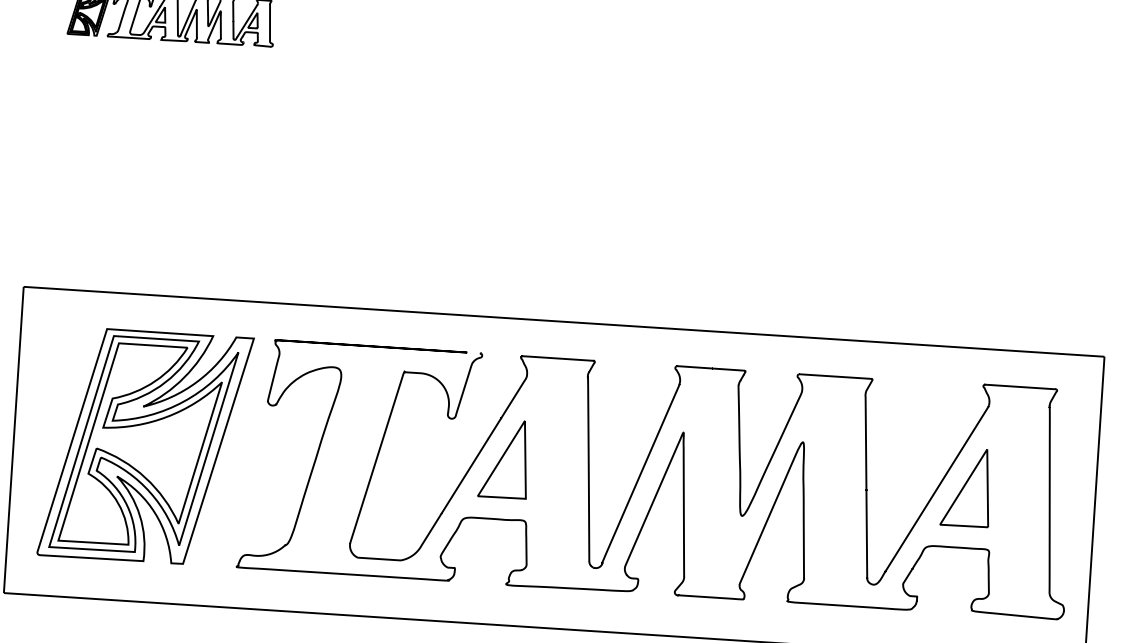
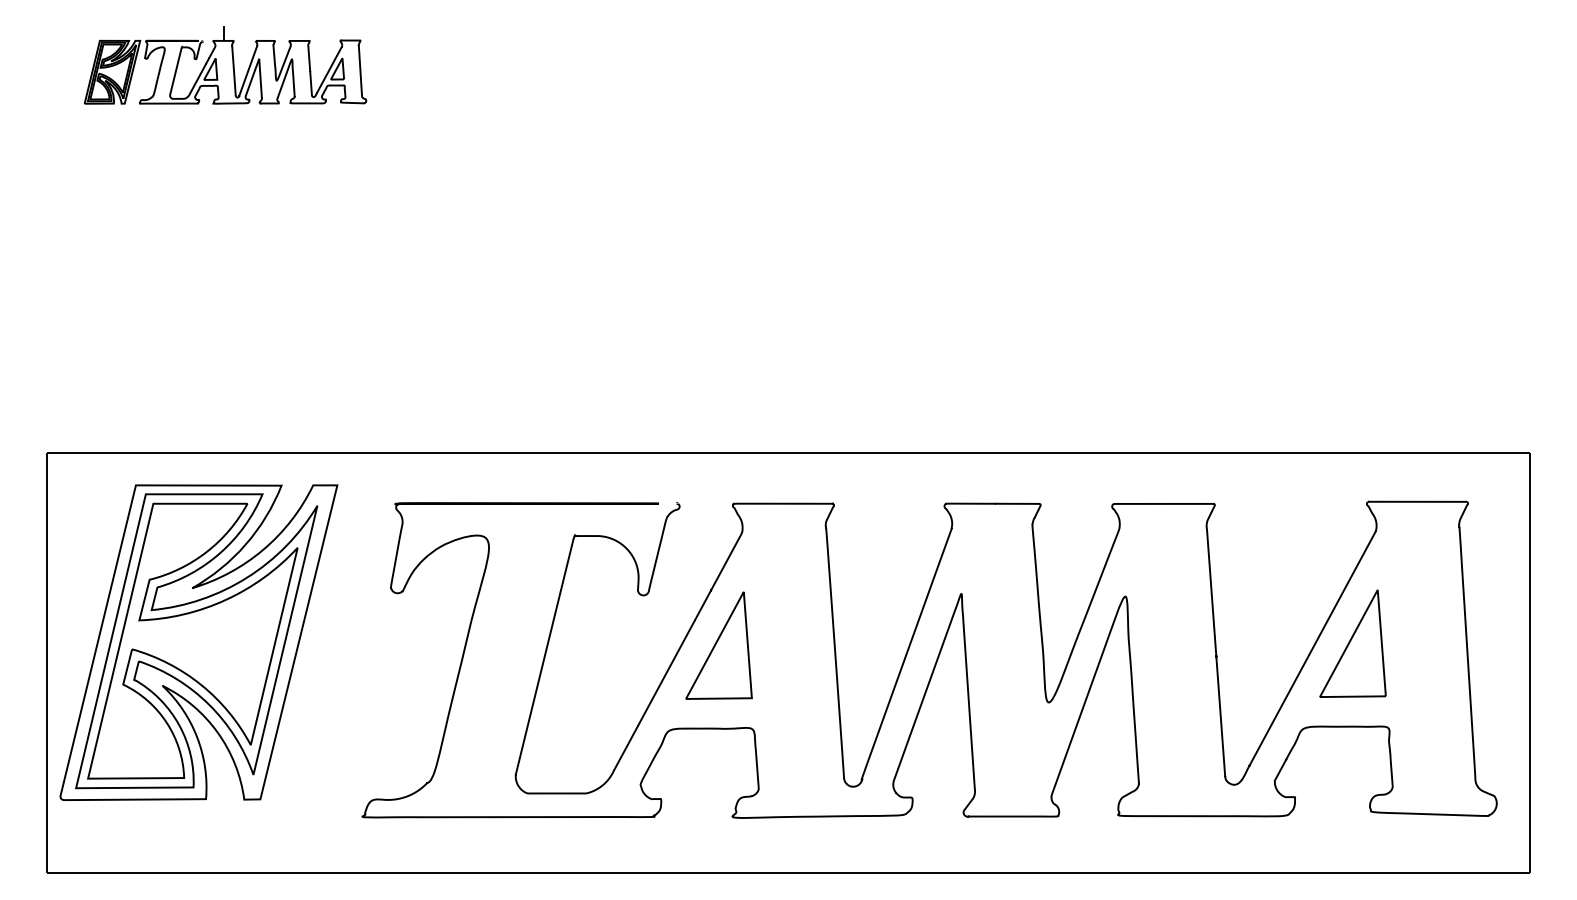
part: (145, 446) -> (198, 642), moved

